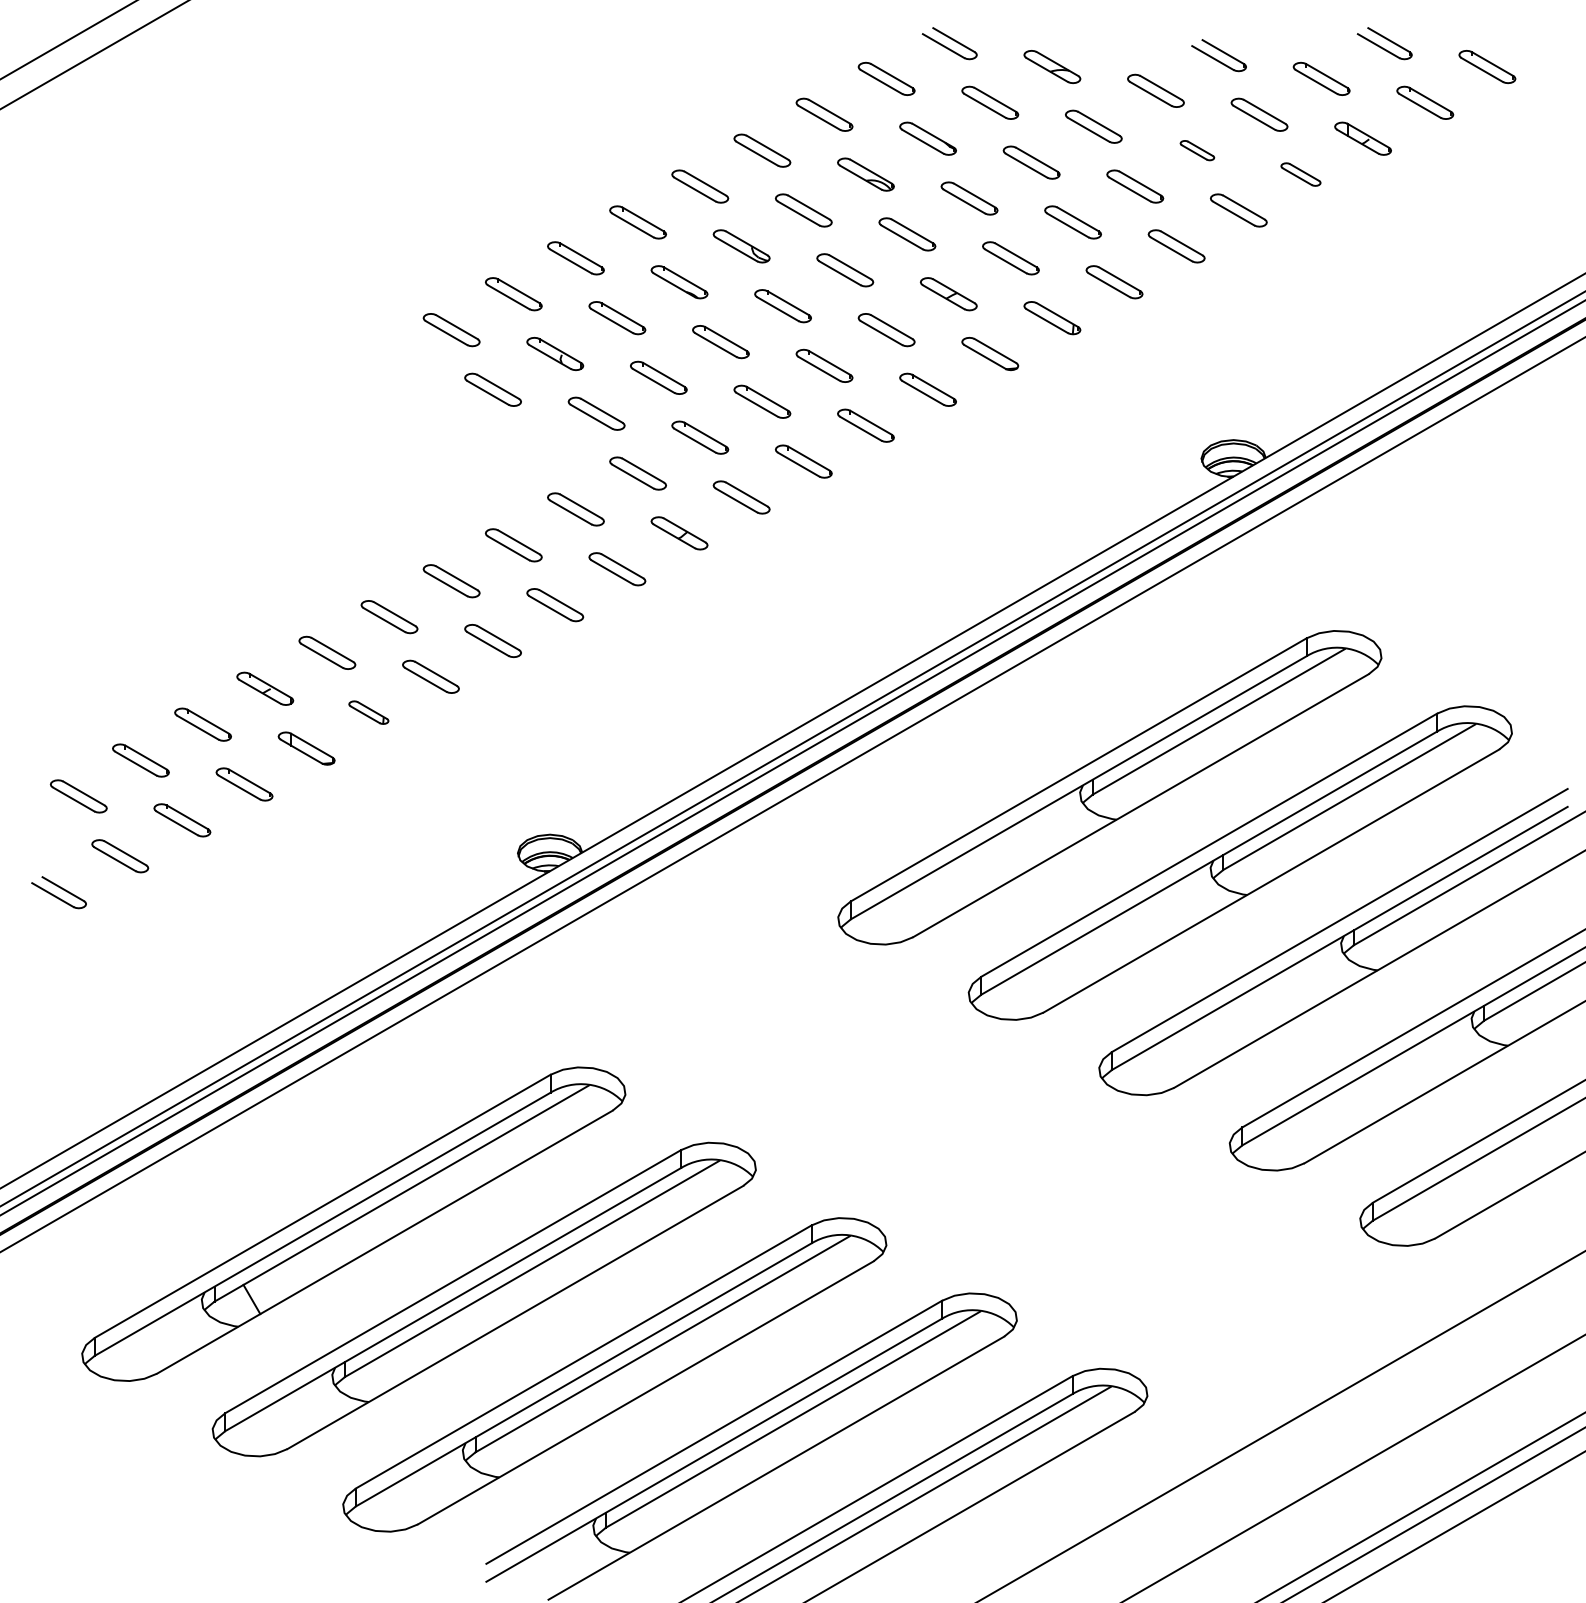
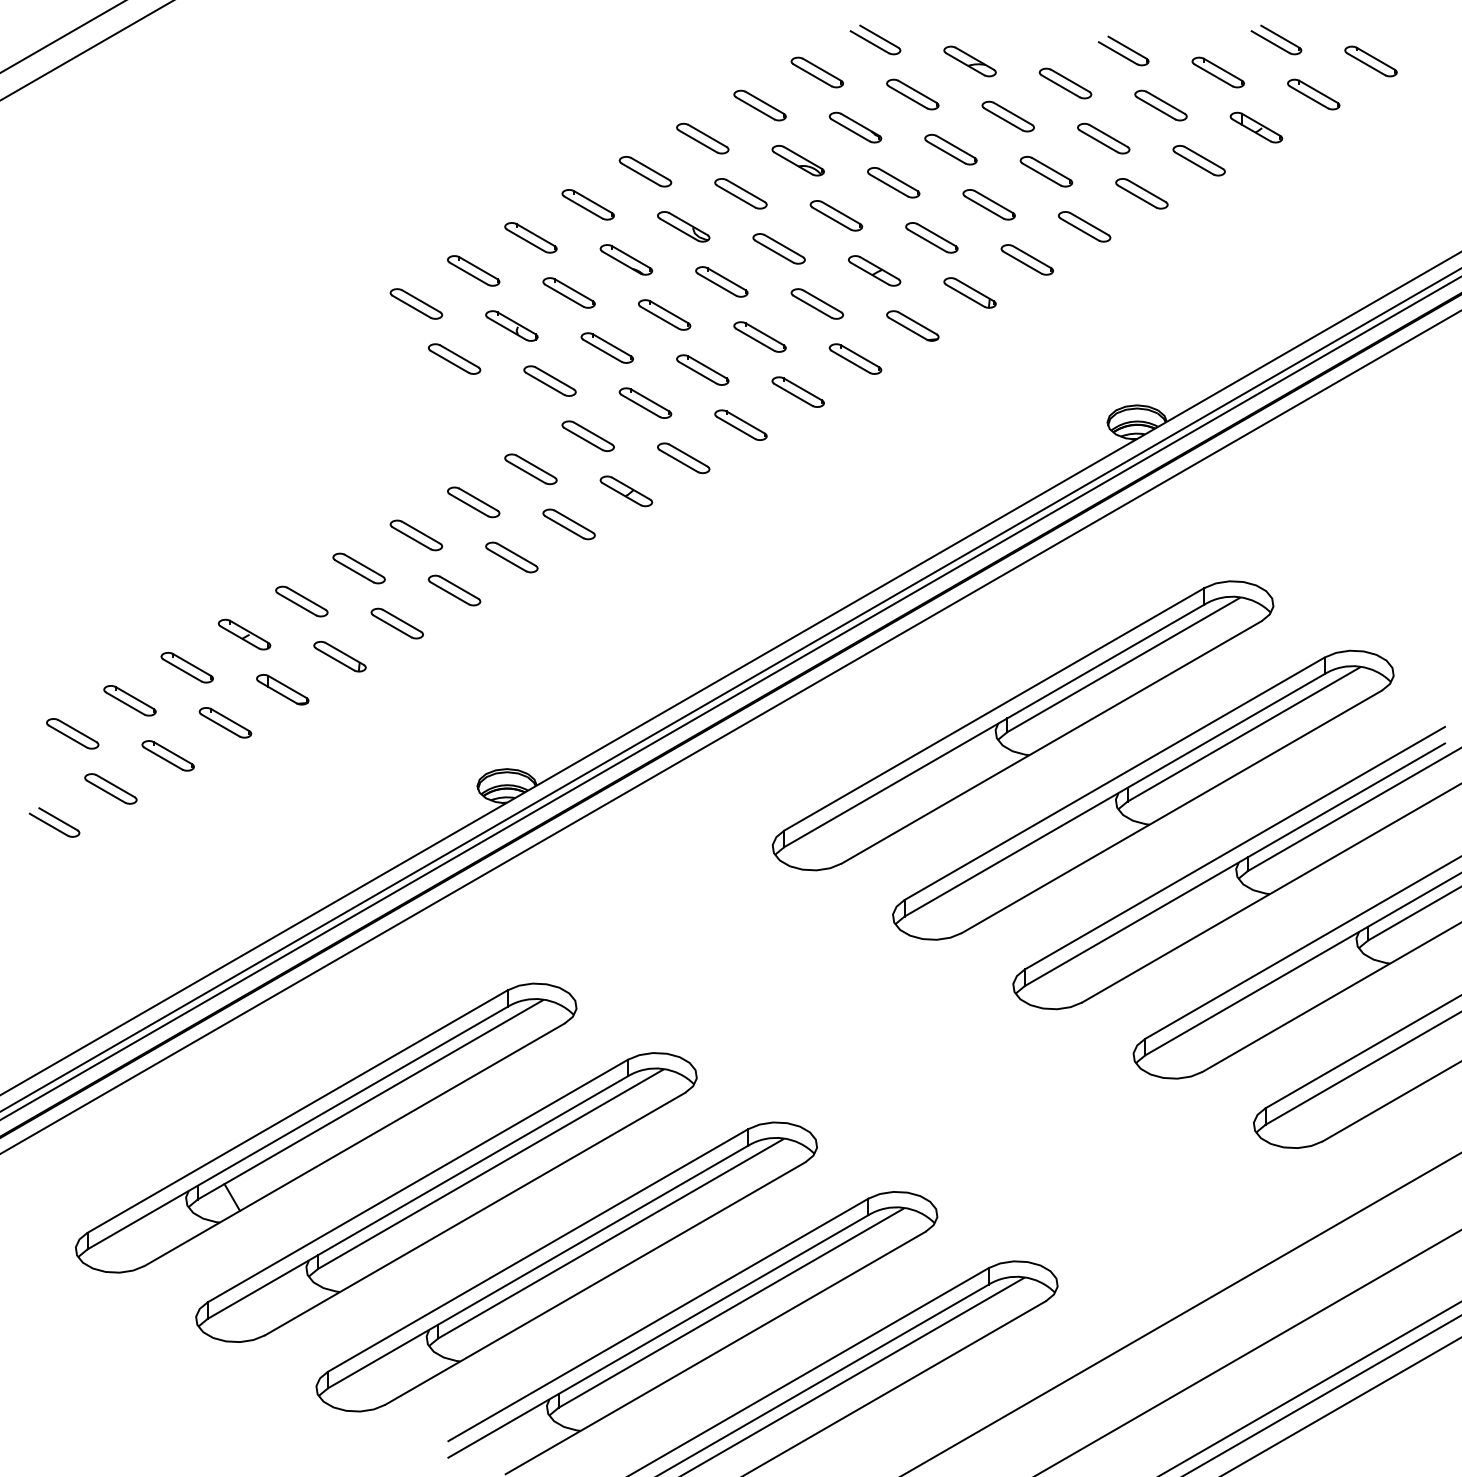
part: (1197, 150) -> (1103, 138), size x1.67
part: (1300, 174) -> (1198, 160), size x1.43
part: (368, 712) -> (339, 656), size x1.43

